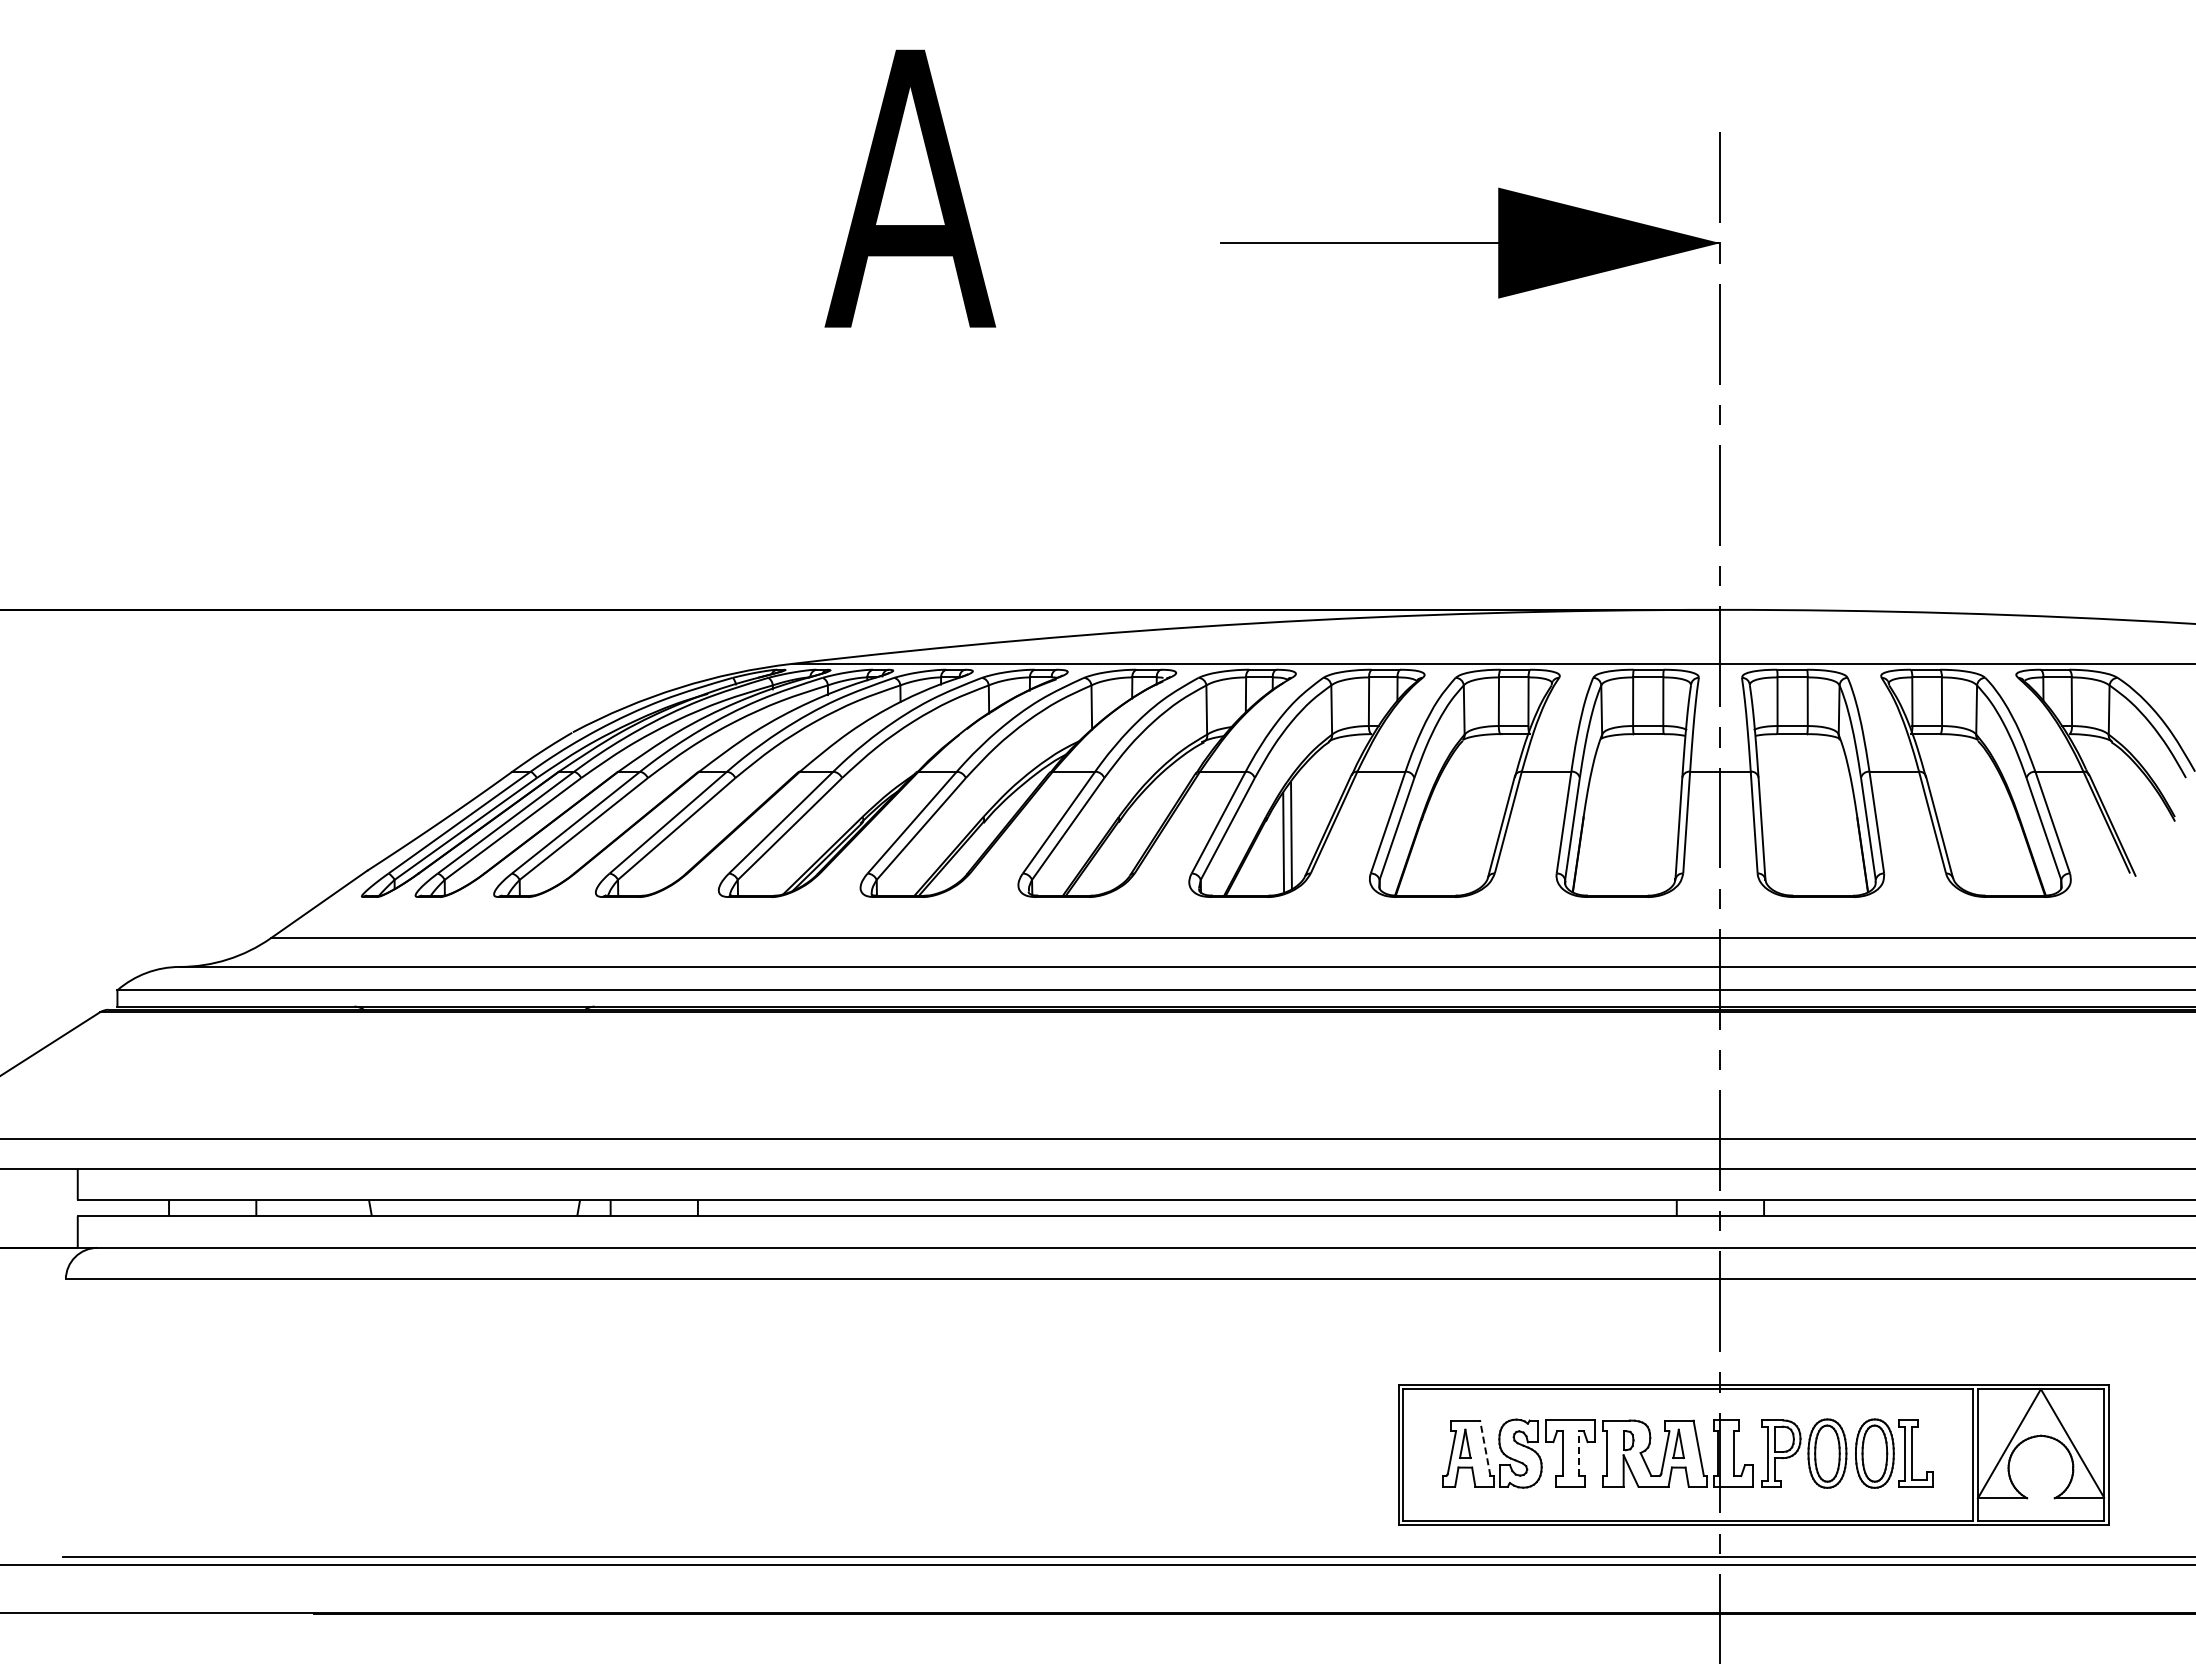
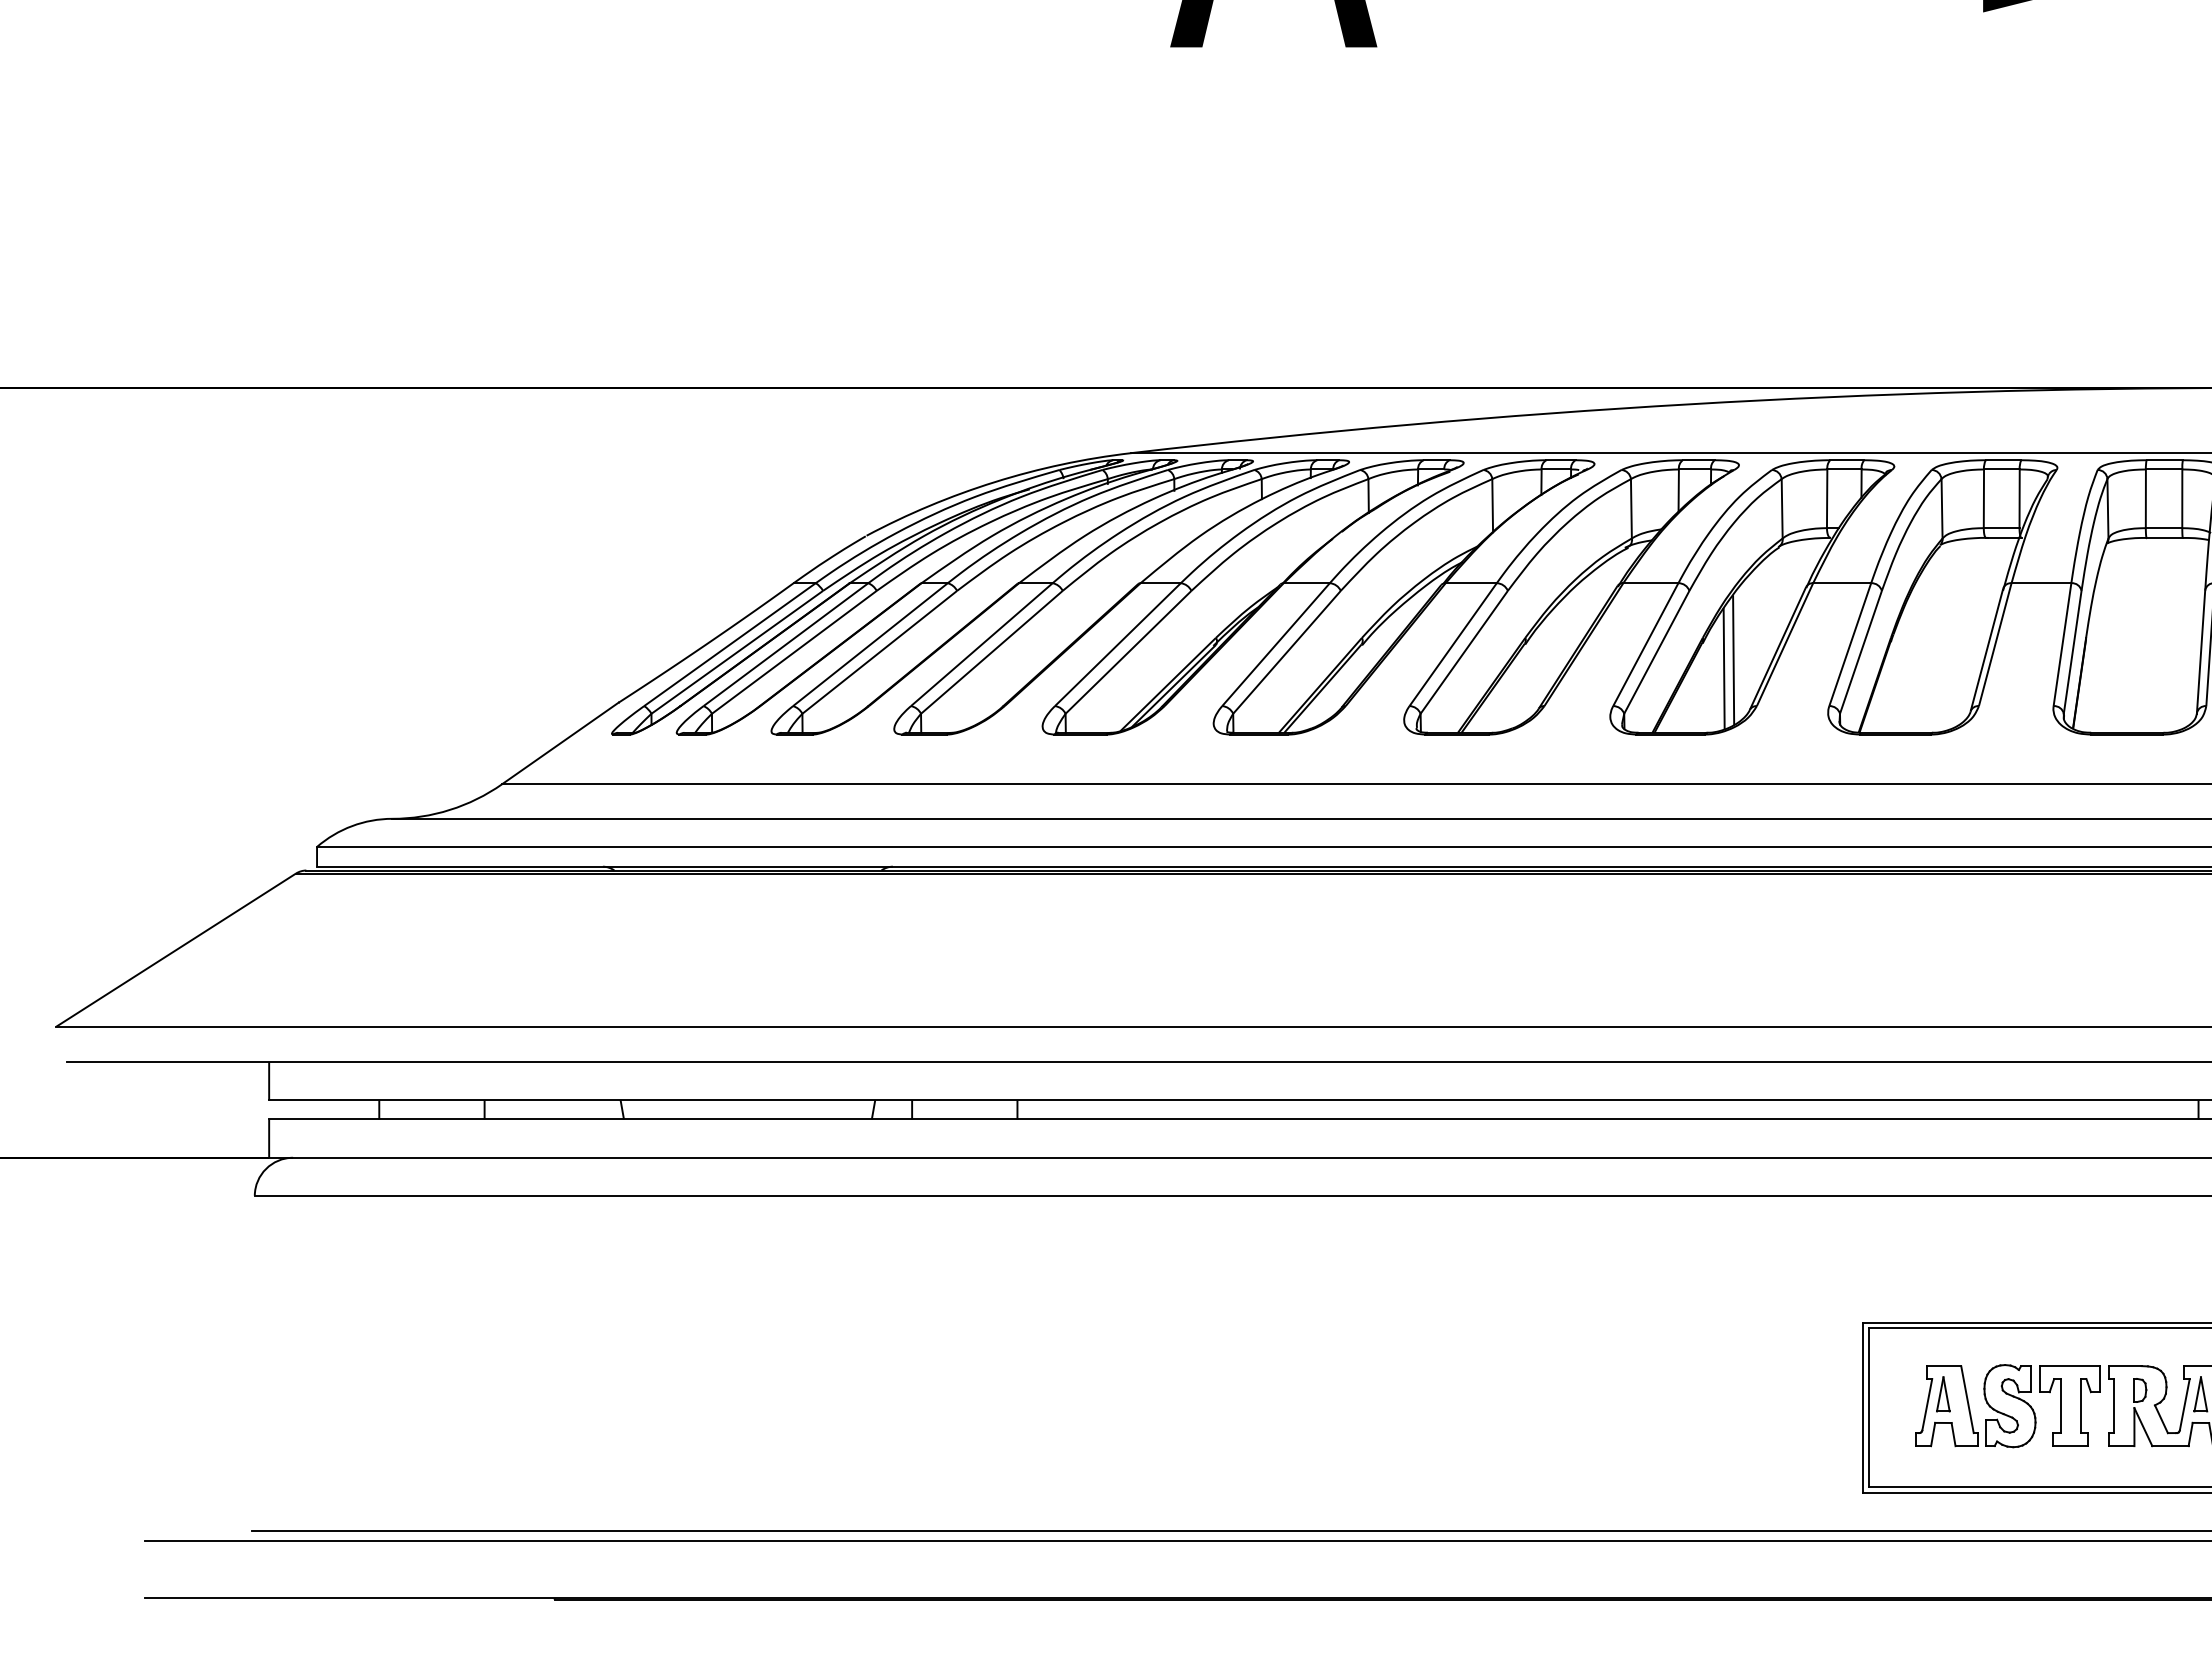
line: (1485, 1447) -> (1967, 1398), dashed -> solid
line: (1579, 1453) -> (2081, 1405), dashed -> solid

